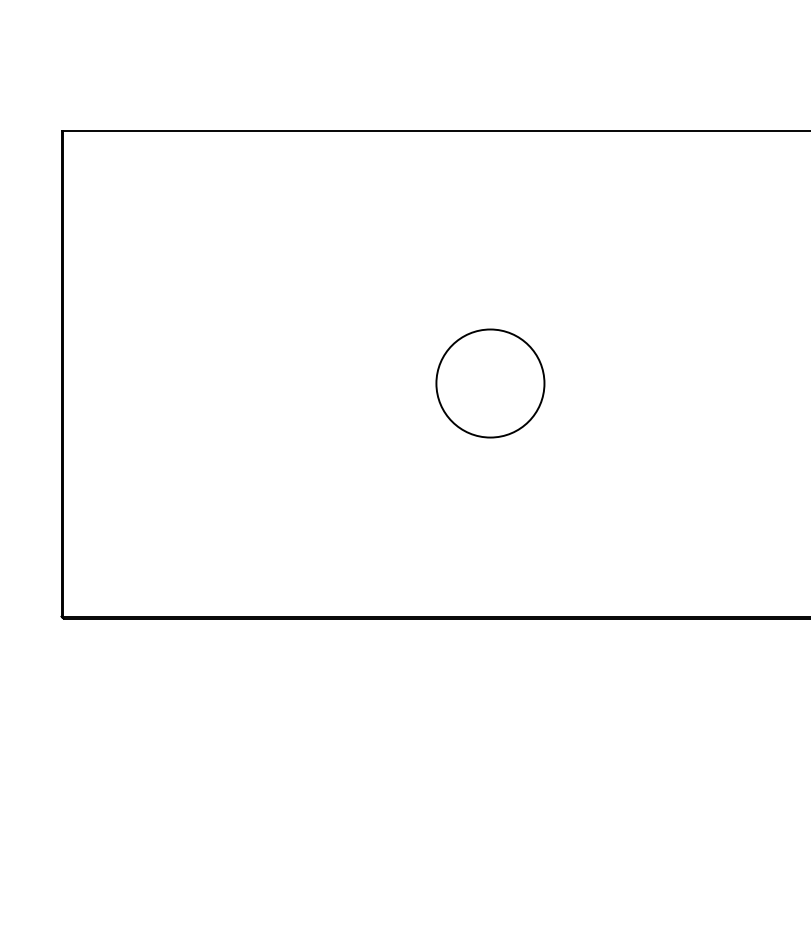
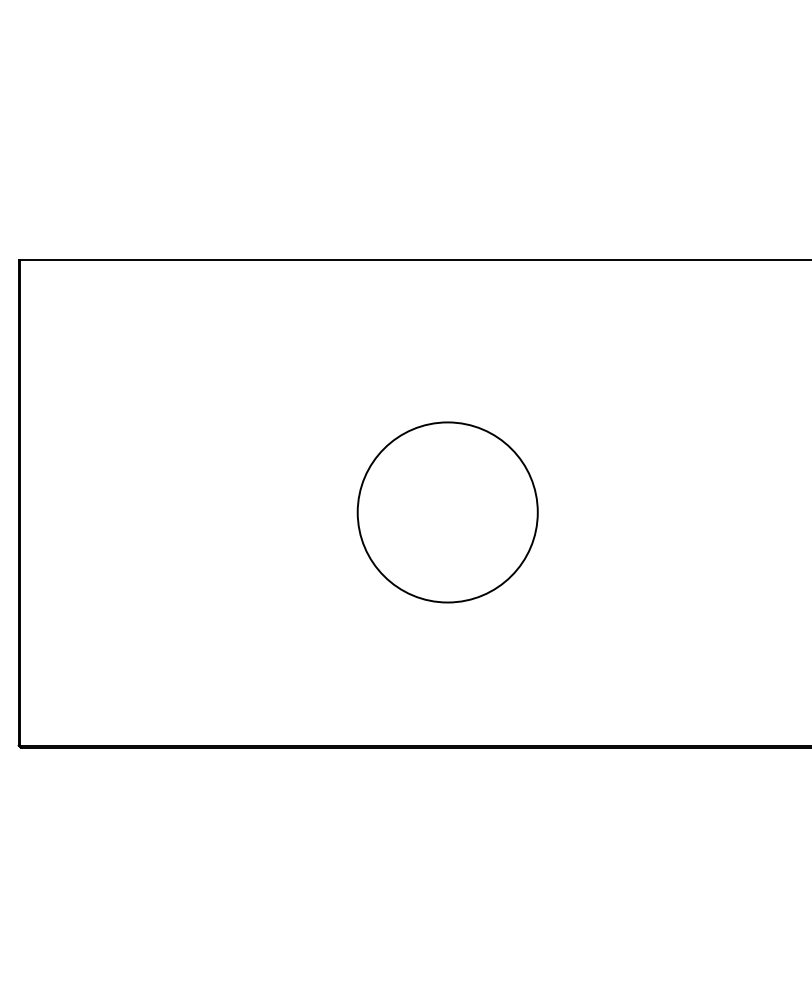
circle: (490, 383) -> (447, 512), size x1.67

